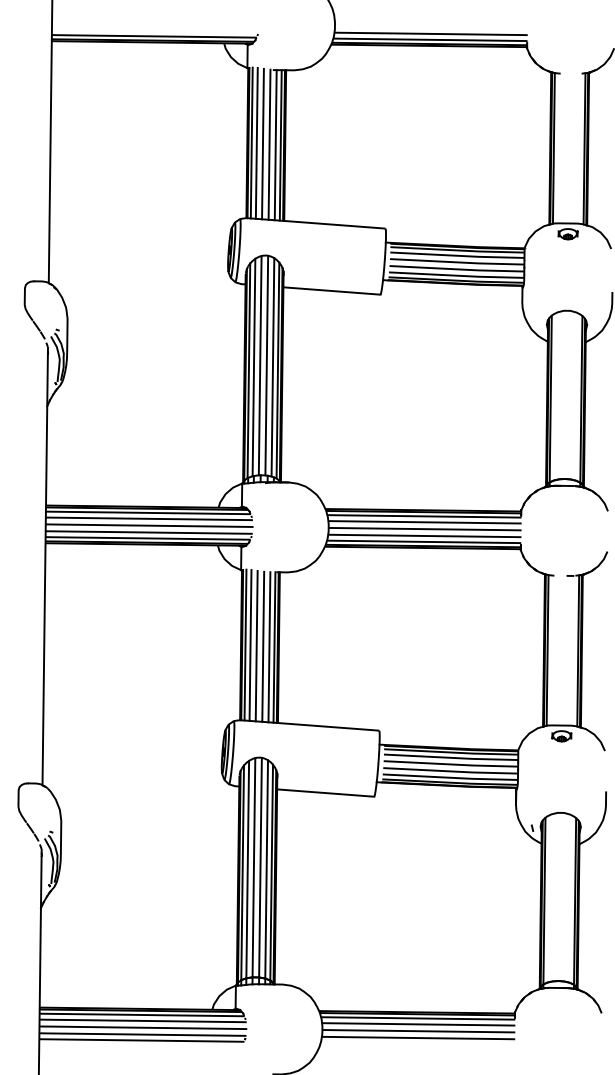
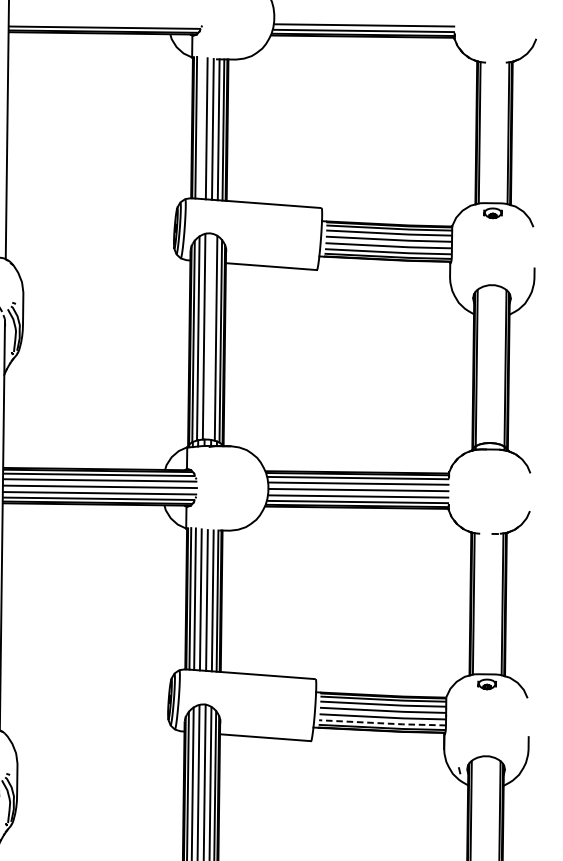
line: (256, 142) -> (200, 127), removed
line: (266, 365) -> (210, 336), removed
line: (451, 777) -> (383, 723), solid -> dashed

